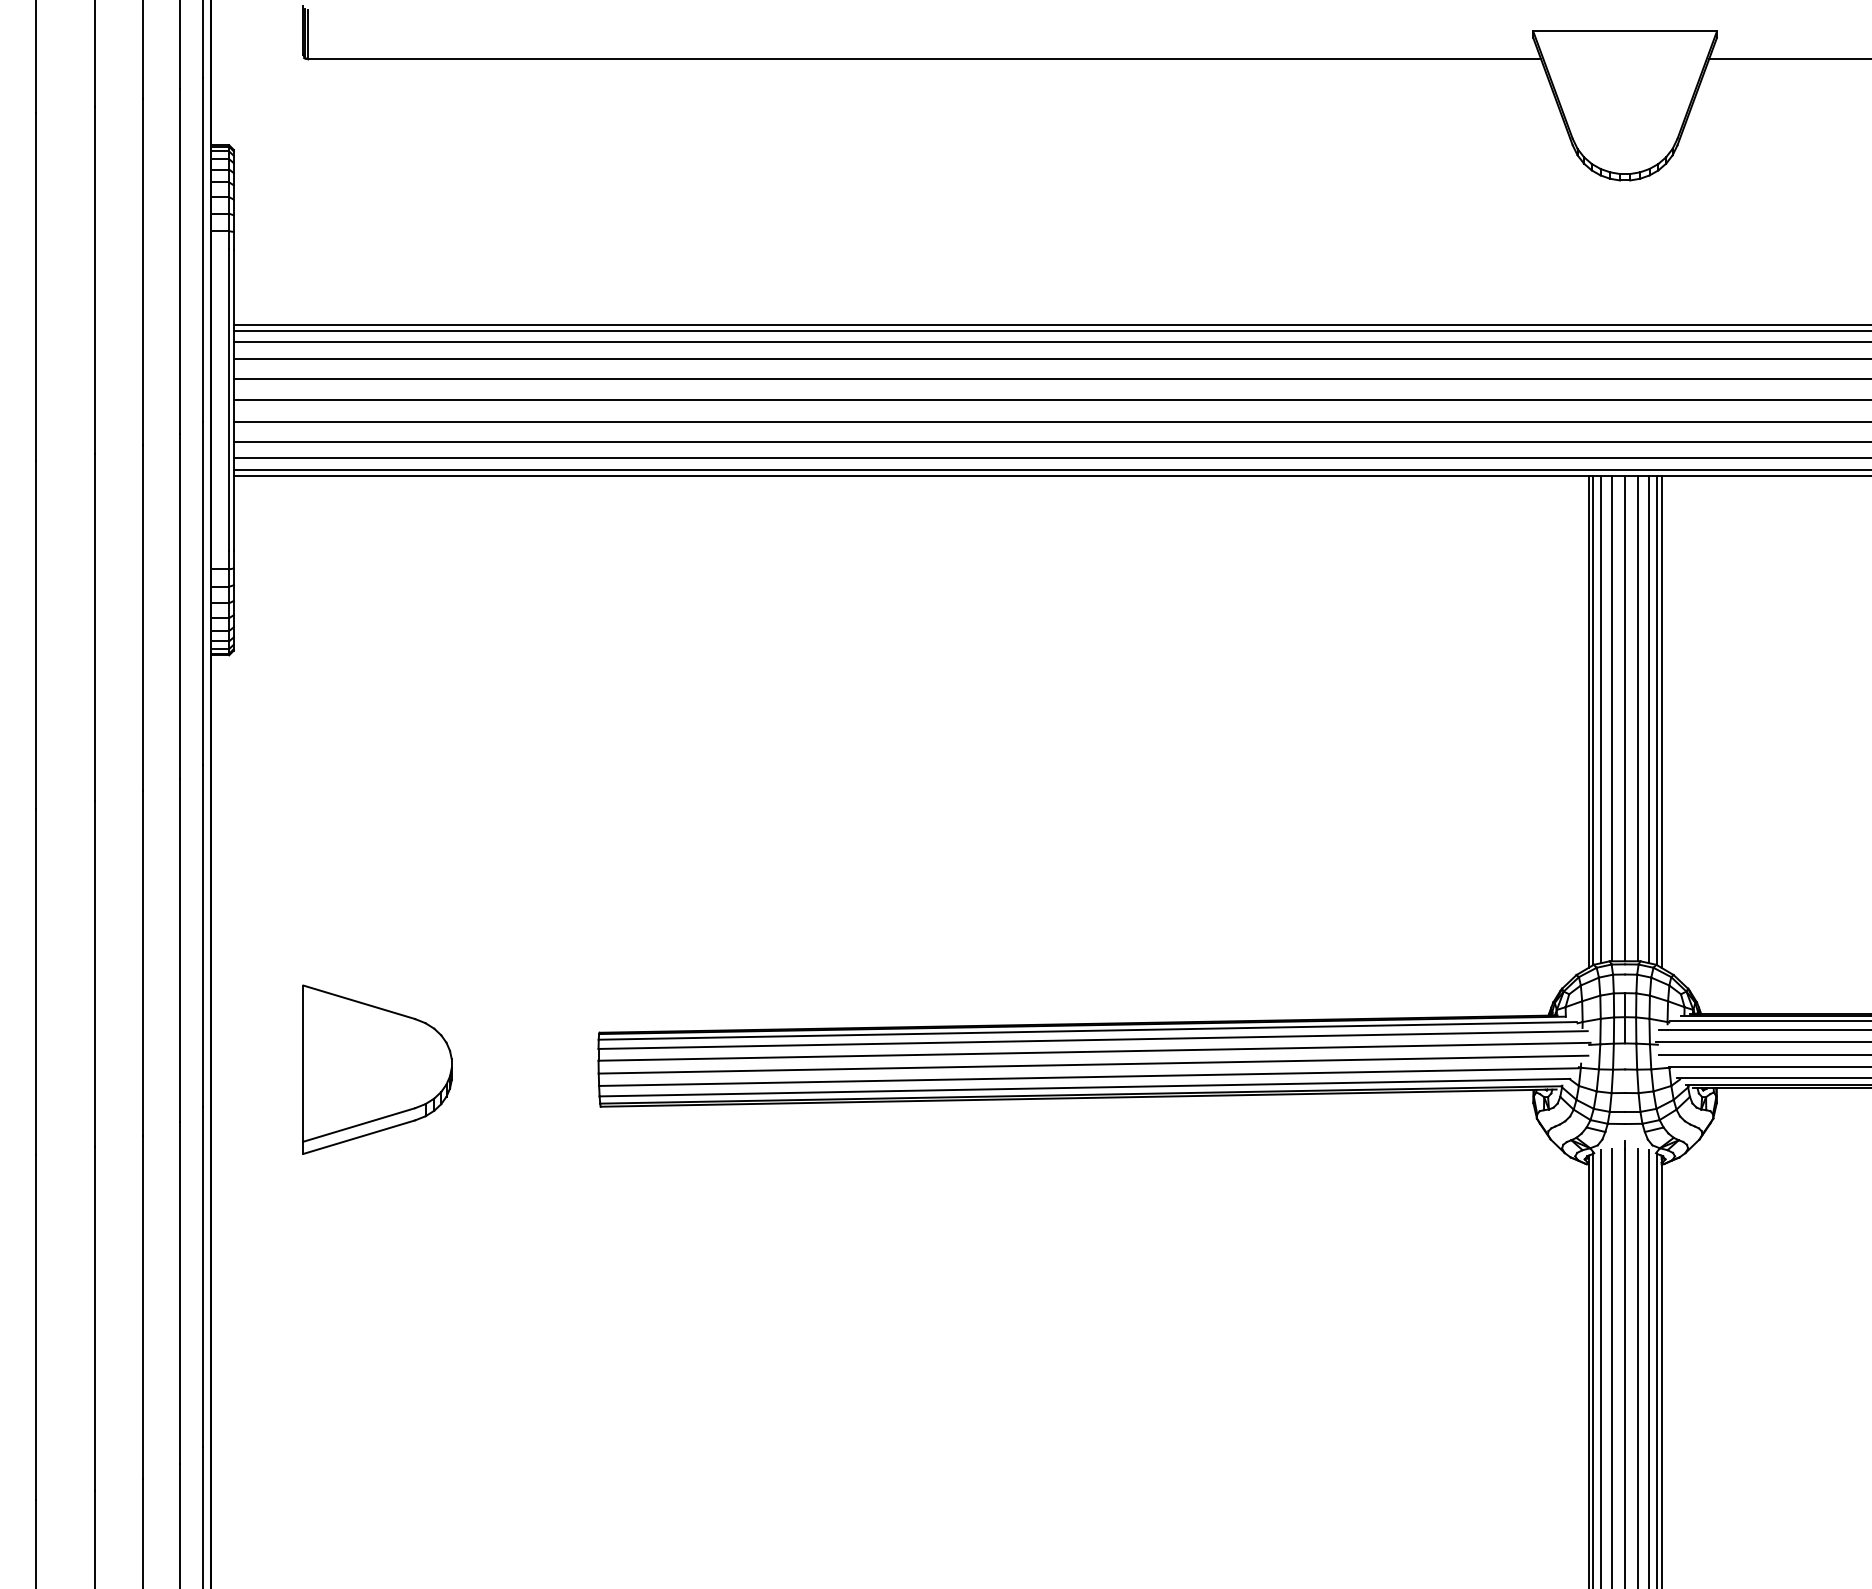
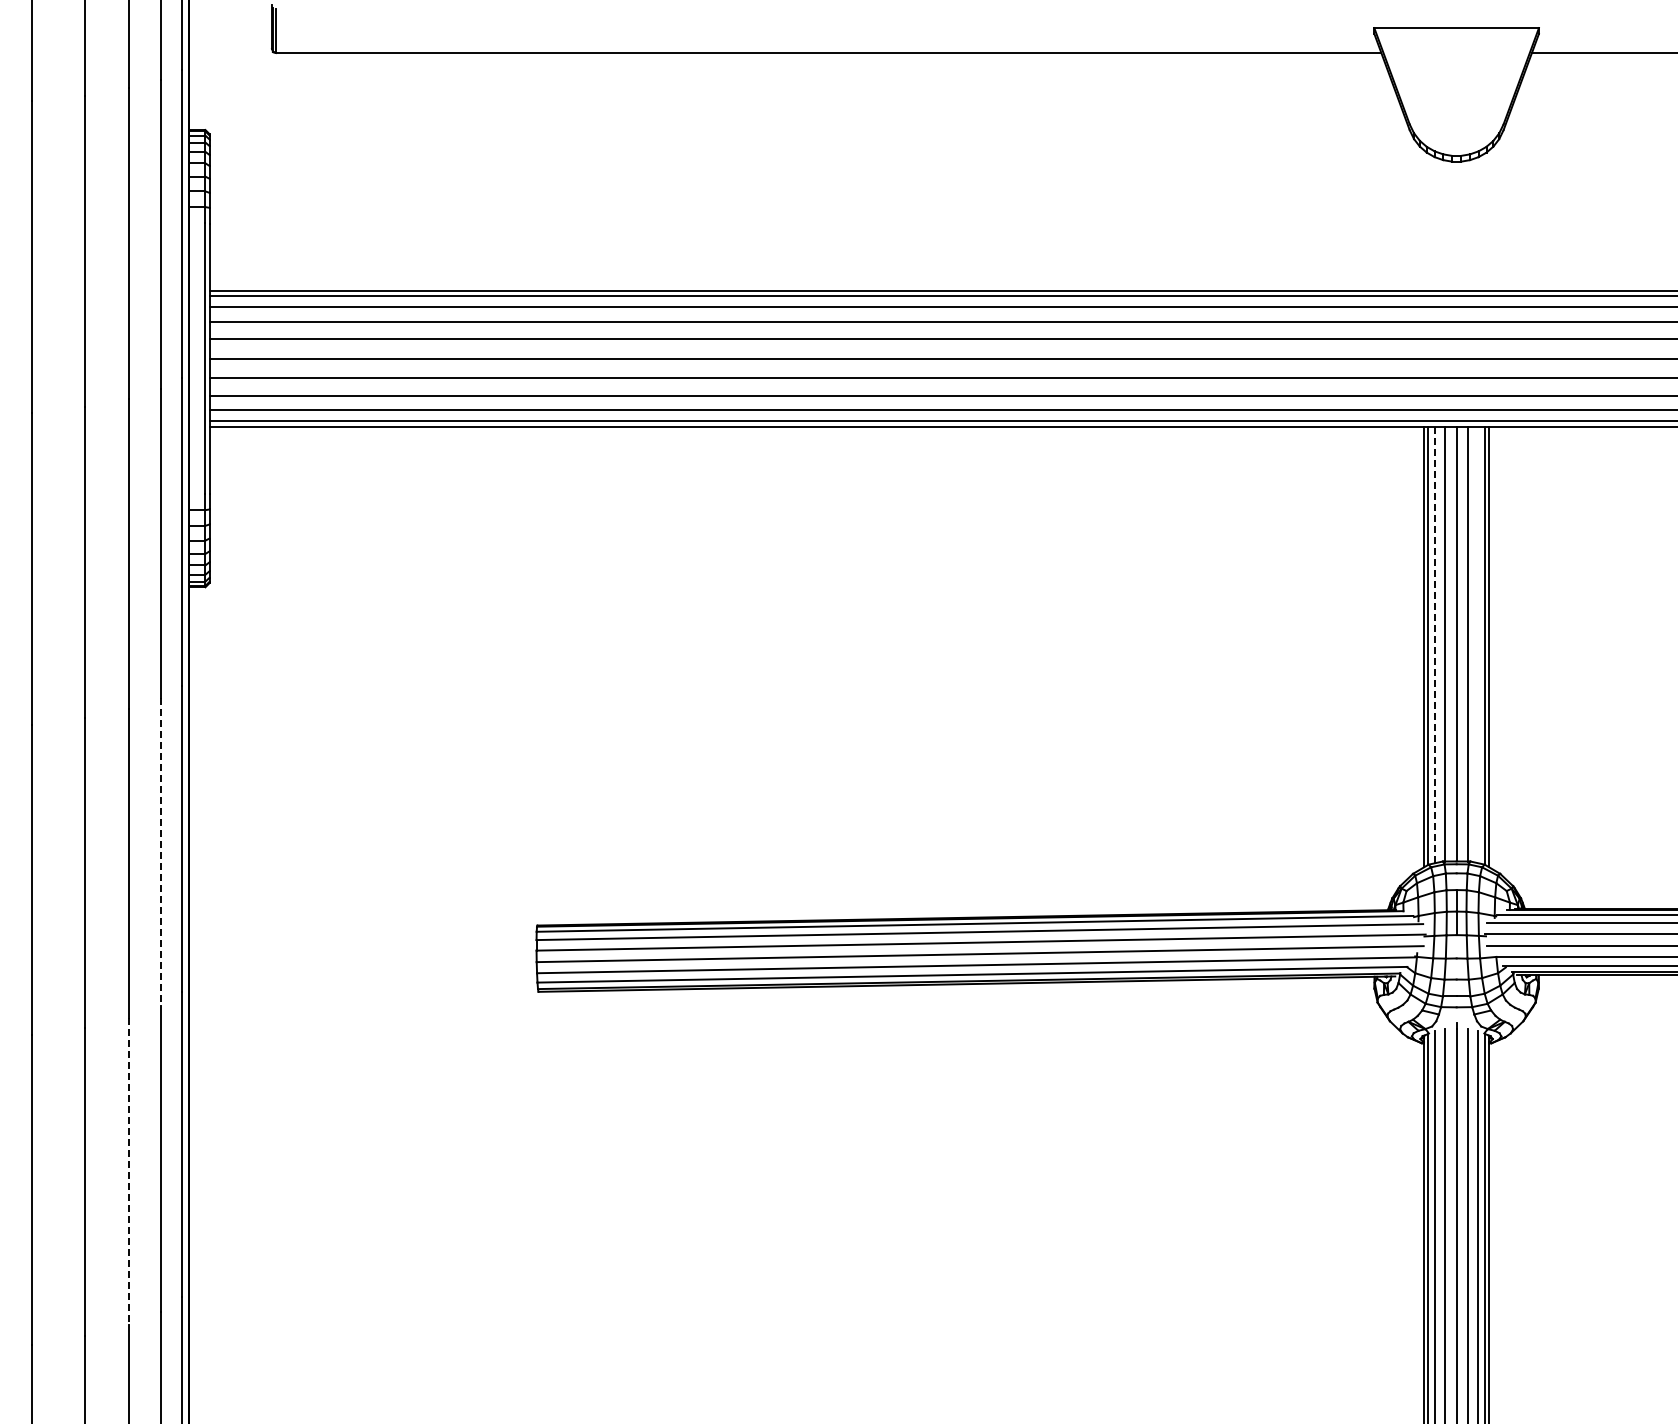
line: (1649, 719) -> (1478, 644), removed
line: (1601, 720) -> (1435, 645), solid -> dashed
line: (180, 950) -> (161, 851), solid -> dashed
part: (377, 1069) -> (338, 958), removed
line: (143, 1307) -> (128, 1171), solid -> dashed

